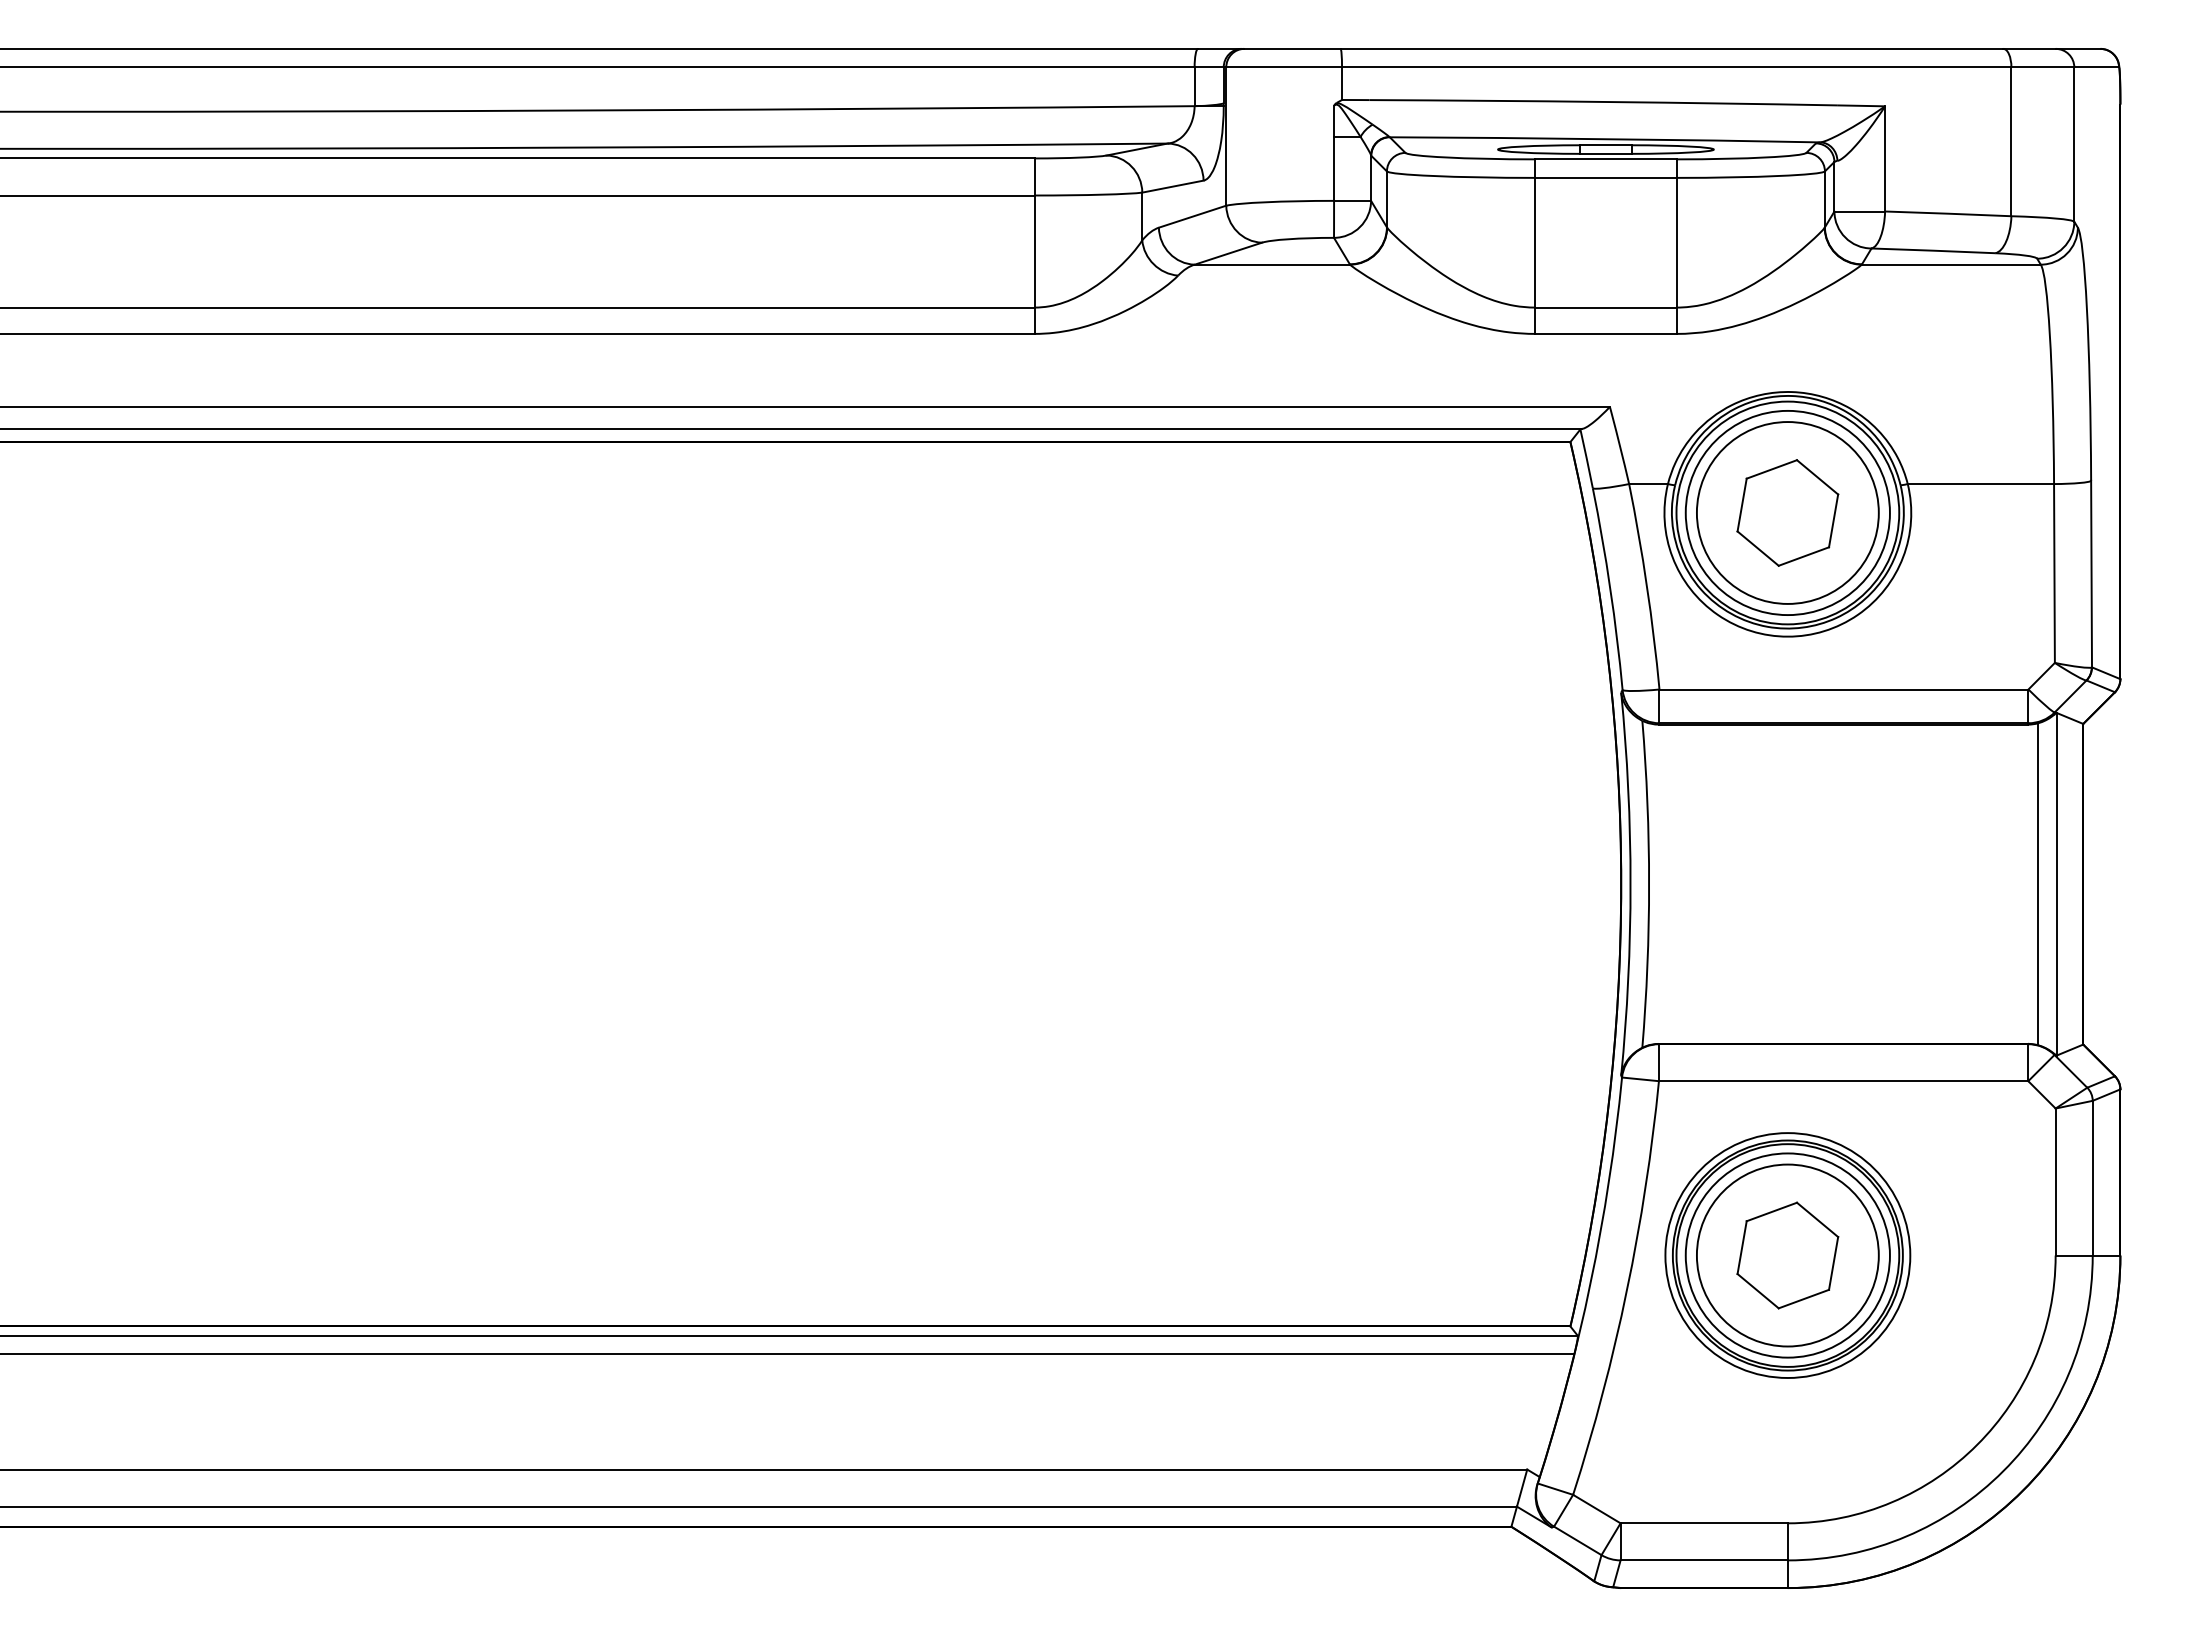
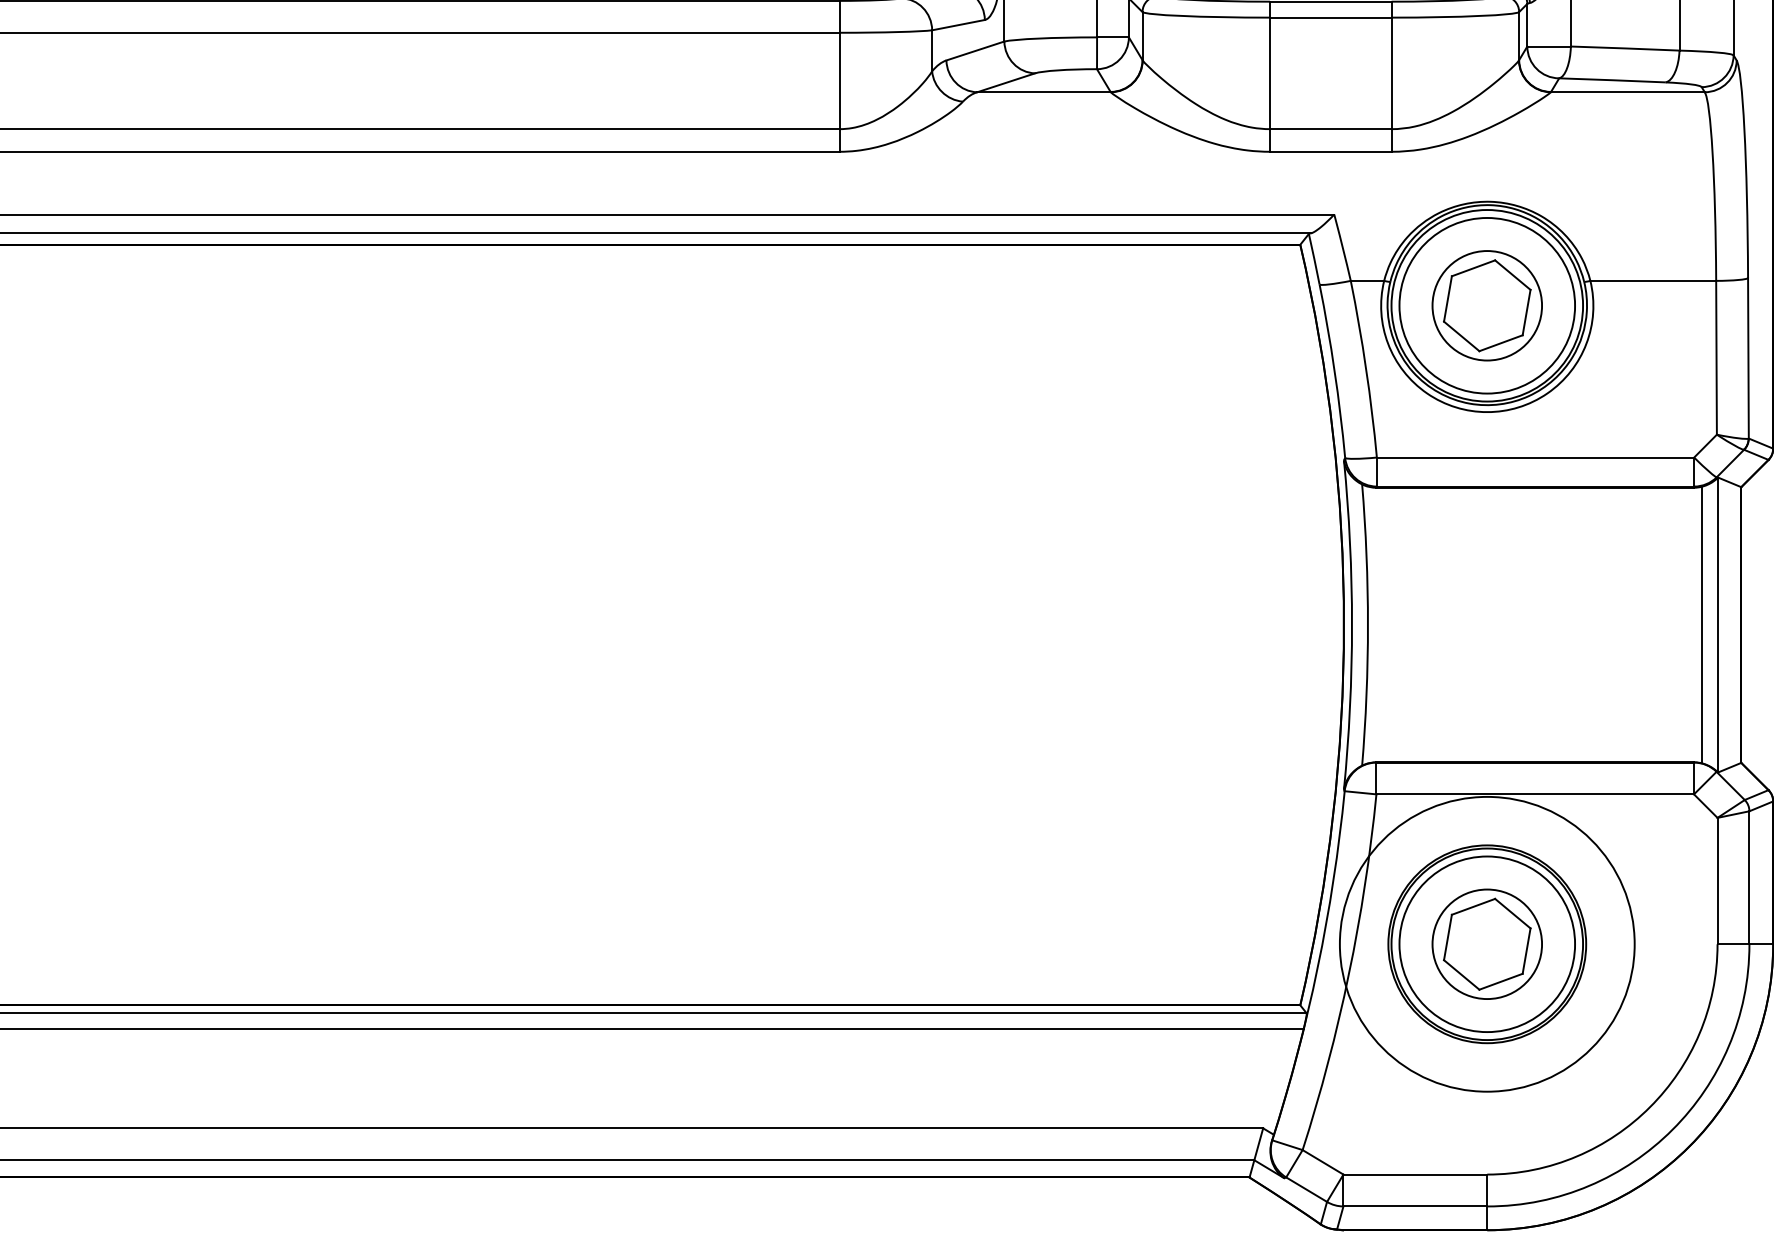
circle: (1787, 512) -> (1486, 305), size x0.7
circle: (1787, 1255) -> (1486, 944), size x0.7
circle: (1787, 1255) -> (1486, 944), size x1.4

